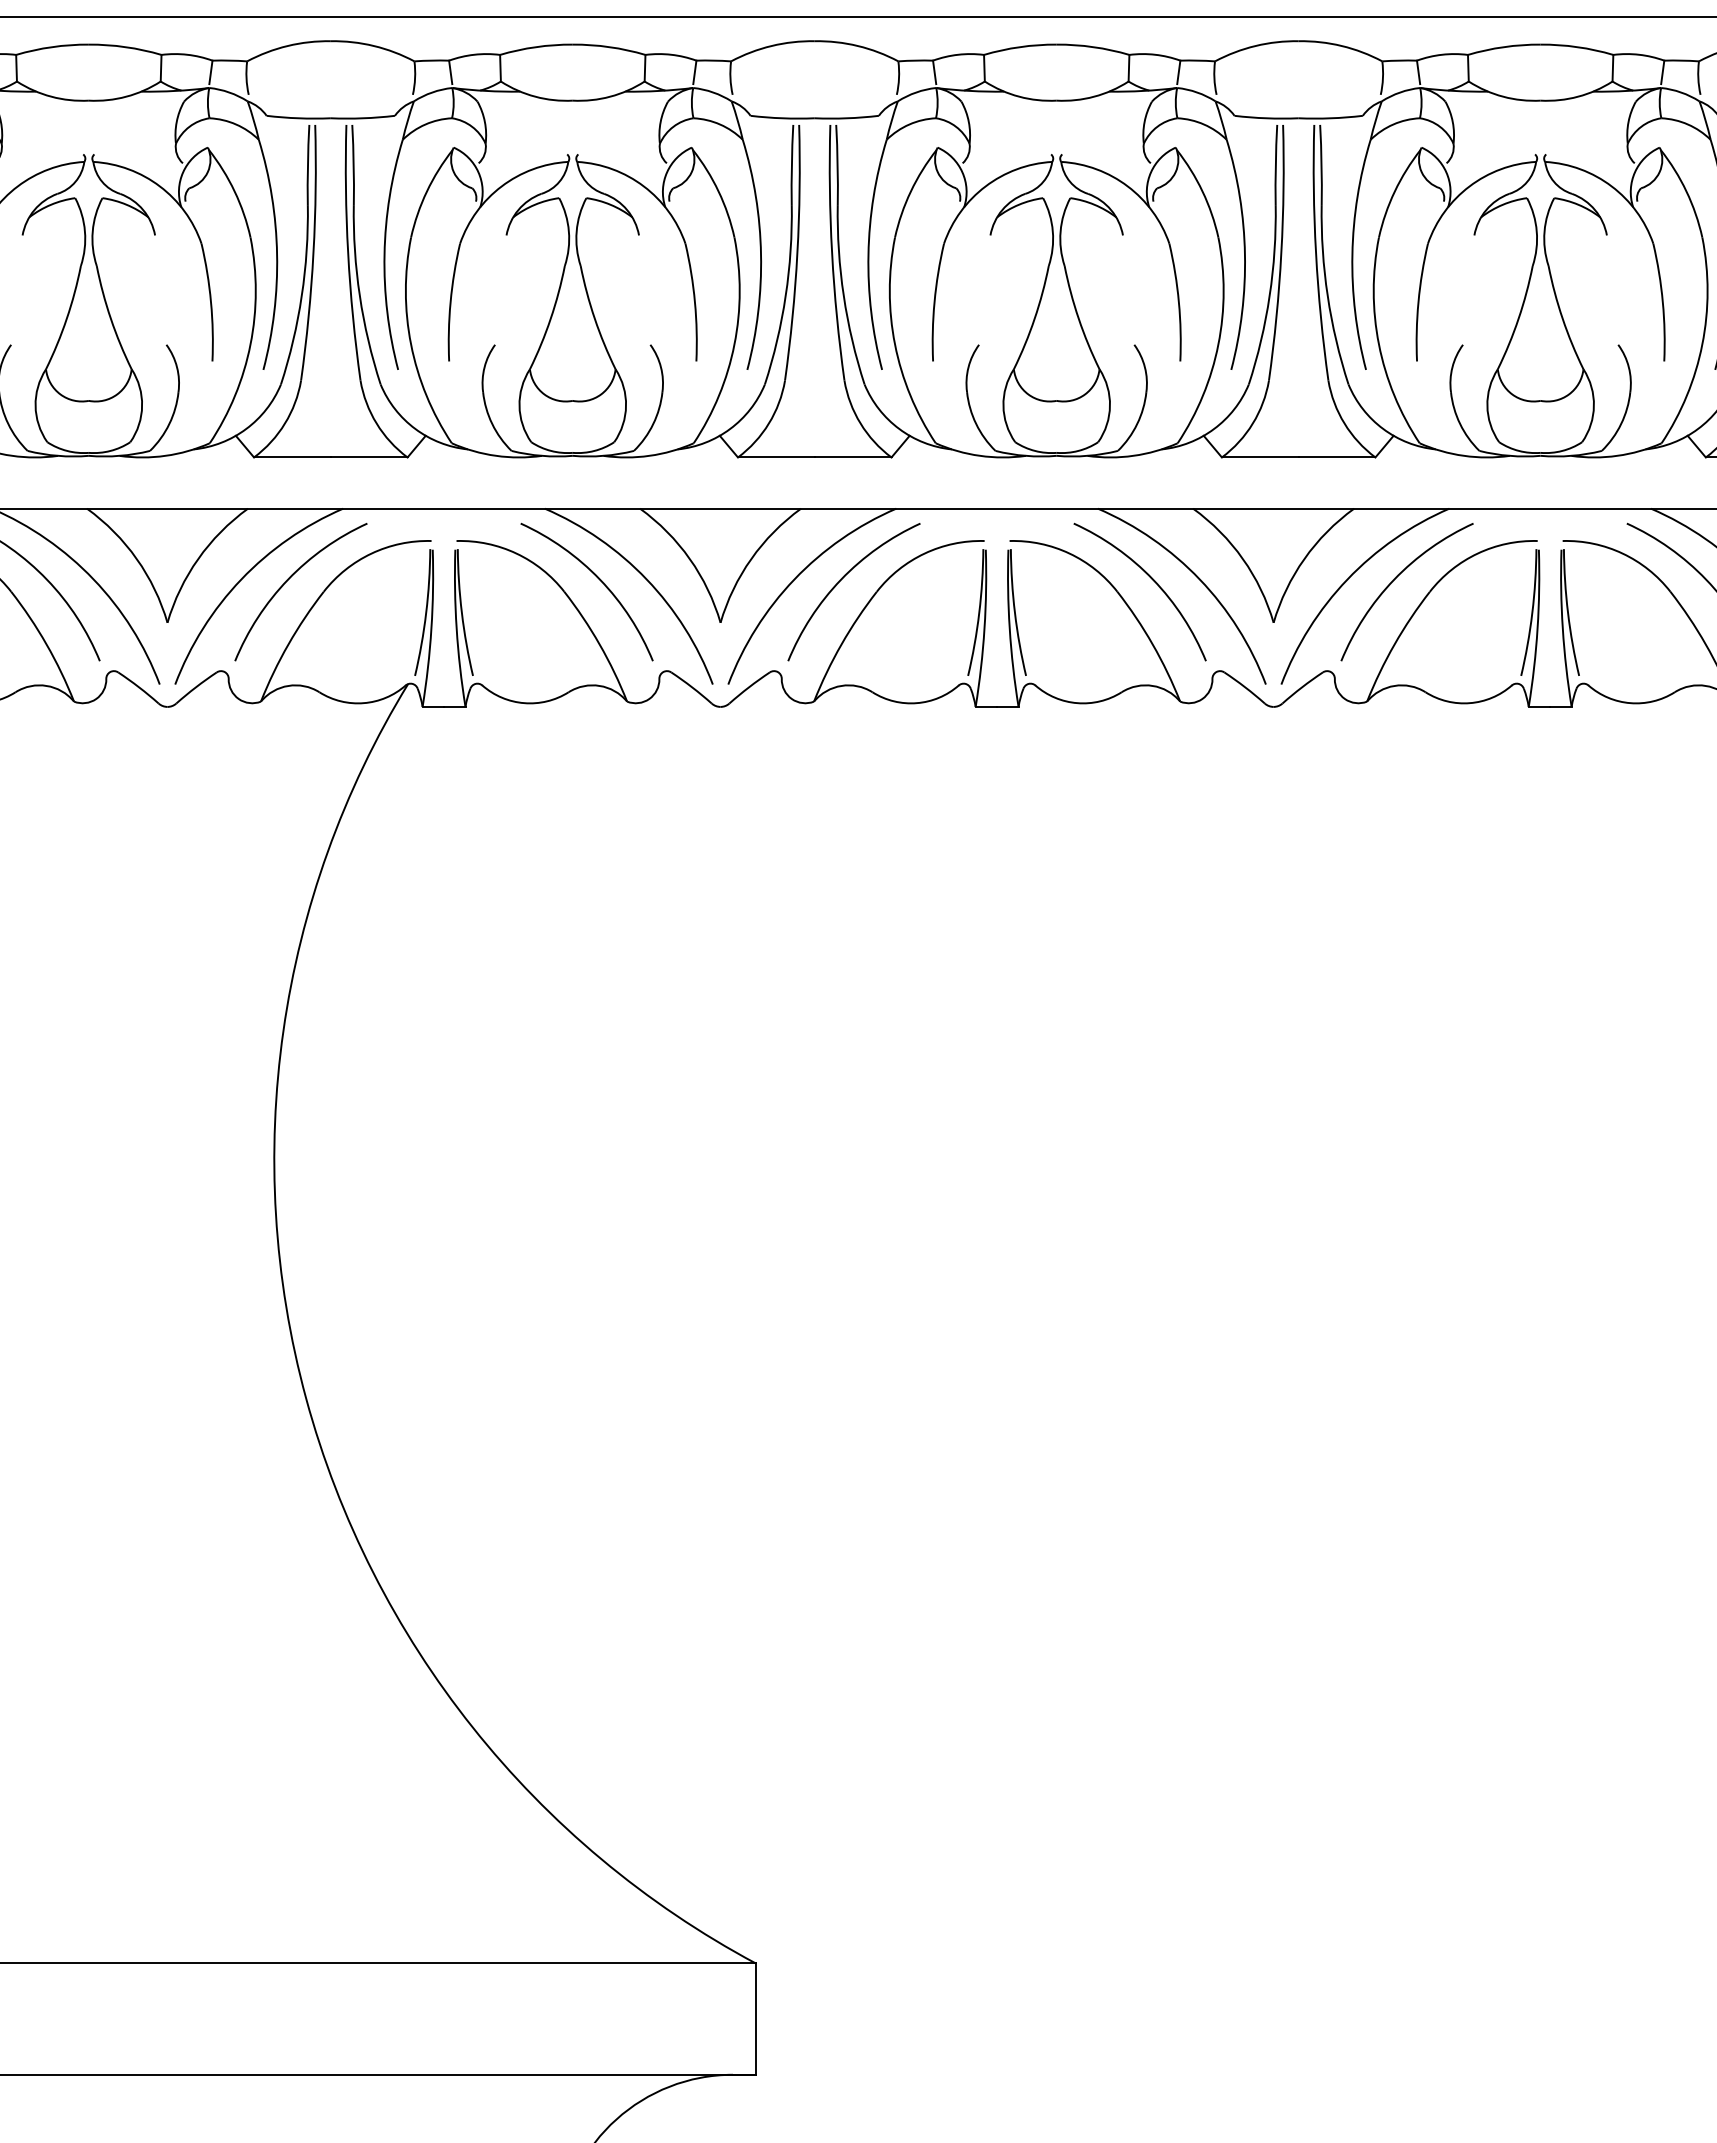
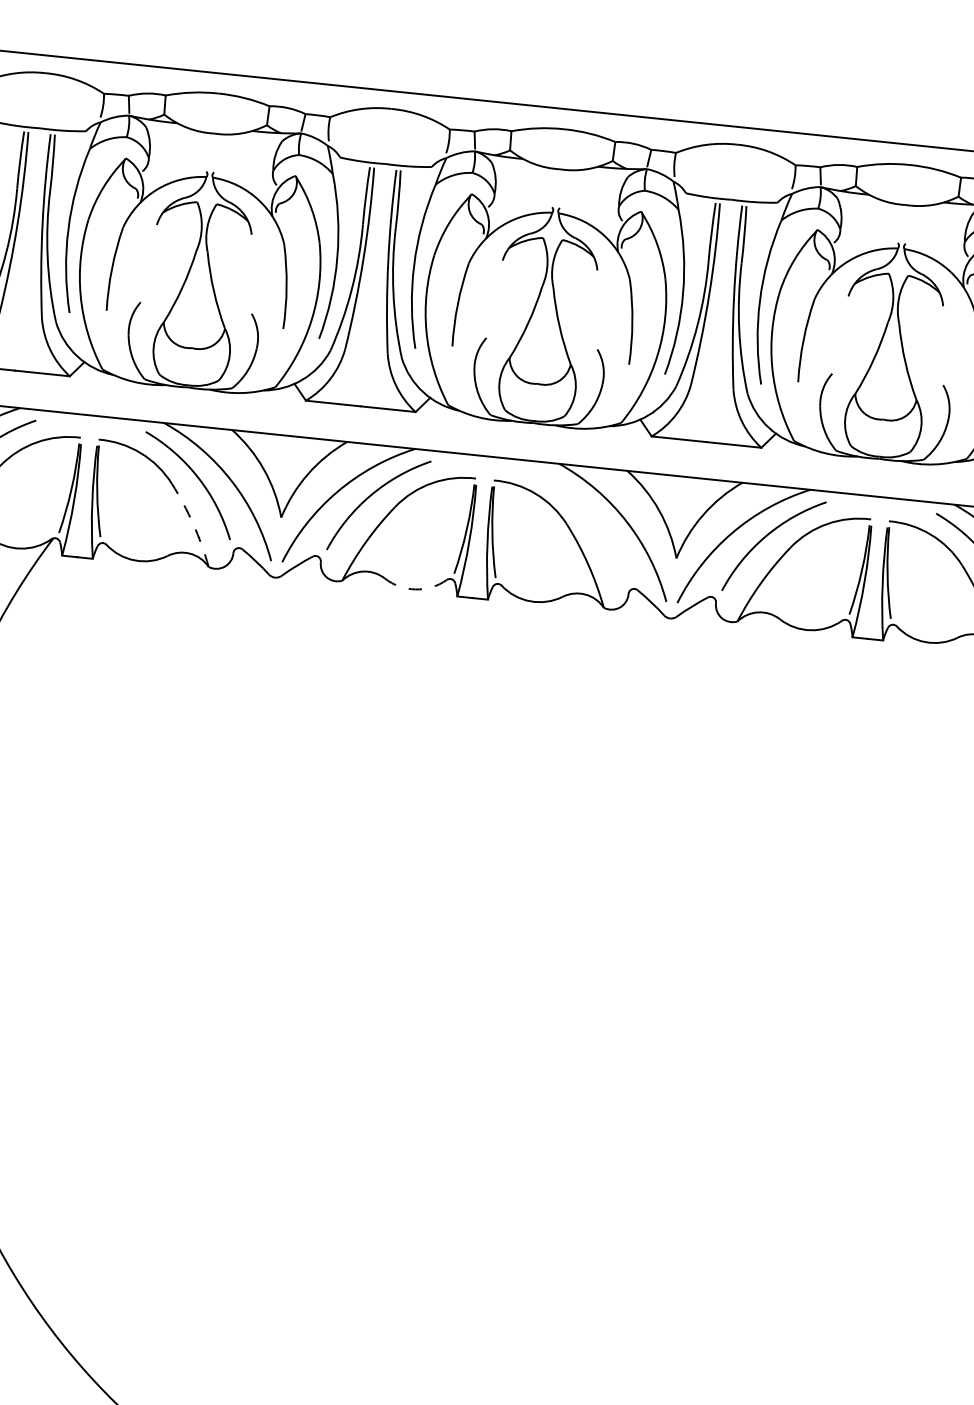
arc: (1151, 579) -> (592, 518), removed
arc: (599, 644) -> (193, 524), solid -> dashed
arc: (916, 703) -> (415, 589), solid -> dashed

